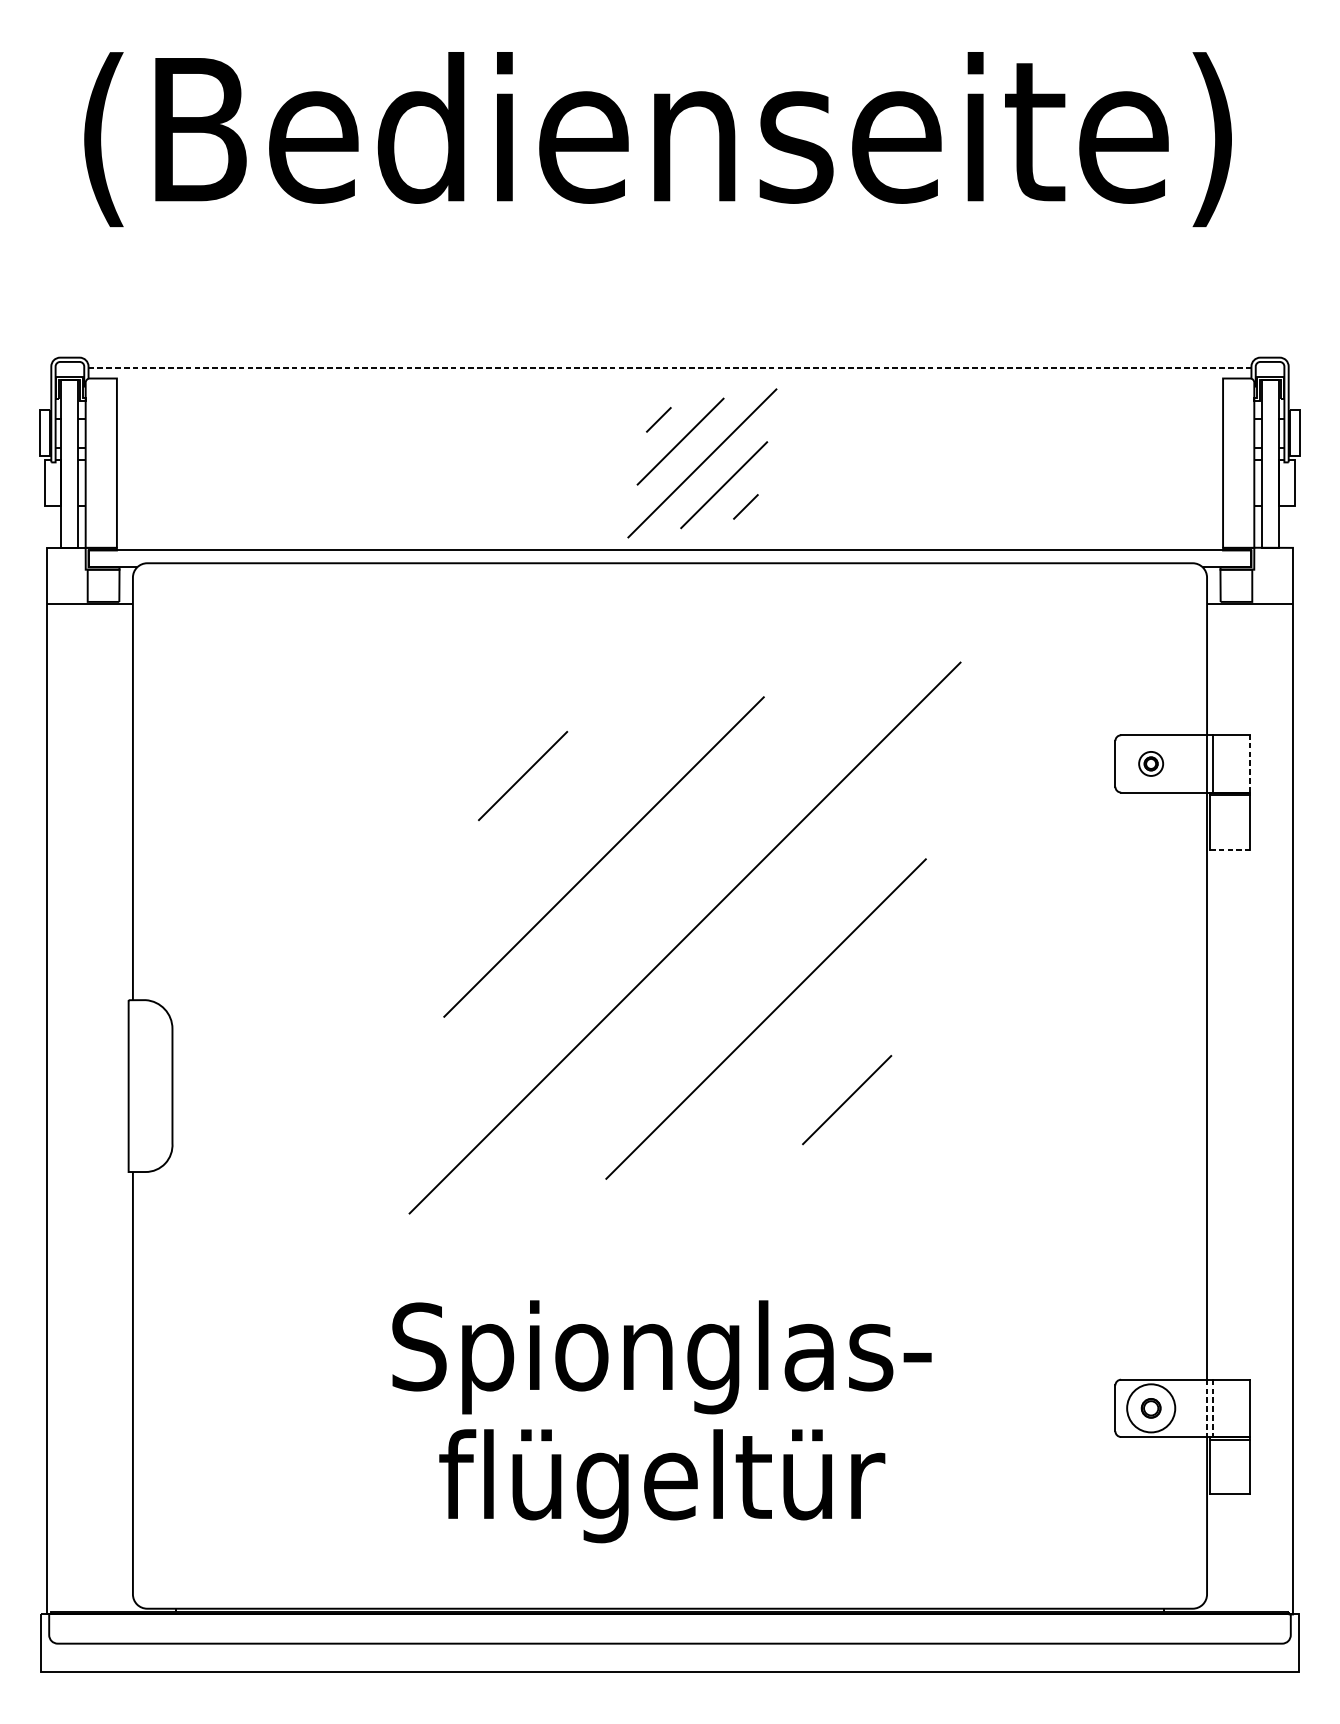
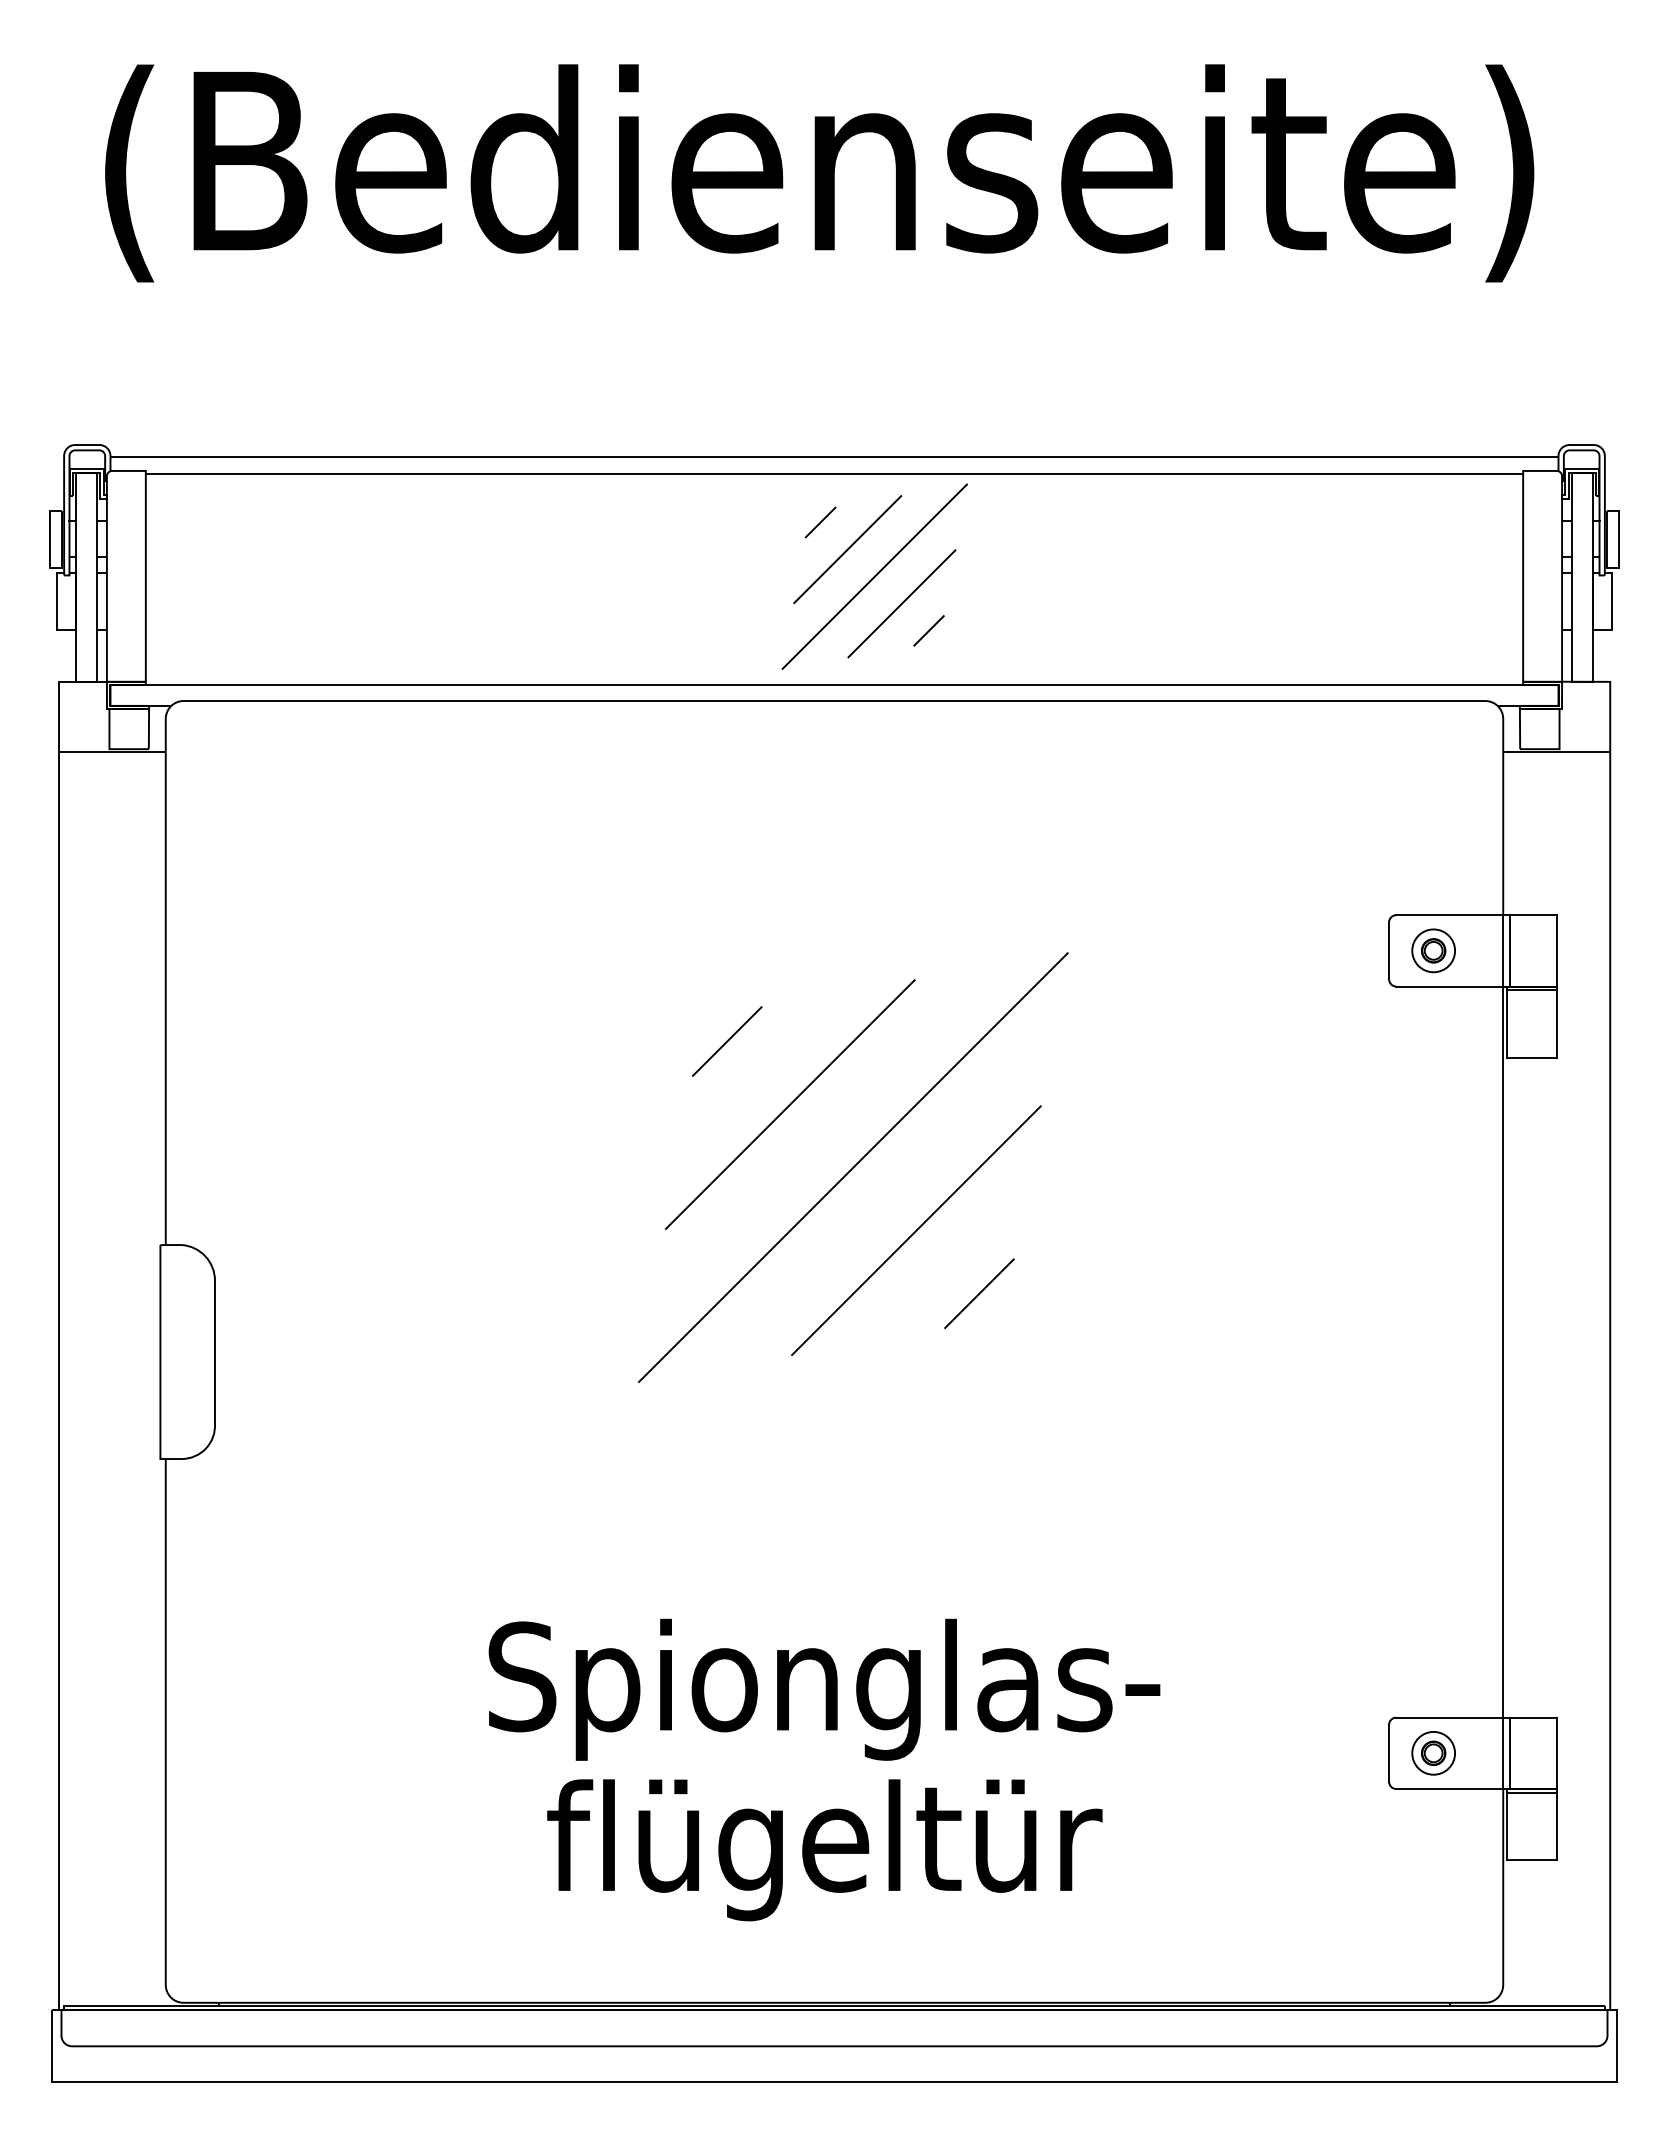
line: (670, 367) -> (834, 457), dashed -> solid
line: (670, 381) -> (834, 474), added
part: (1151, 763) -> (1433, 950), size x1.43
line: (1249, 763) -> (1556, 950), dashed -> solid
line: (1229, 849) -> (1531, 1057), dashed -> solid
part: (685, 937) -> (853, 1167), size x0.62
circle: (1151, 1407) -> (1433, 1752), size x0.71
line: (1207, 1408) -> (1503, 1753), dashed -> solid
line: (1212, 1408) -> (1510, 1753), dashed -> solid

